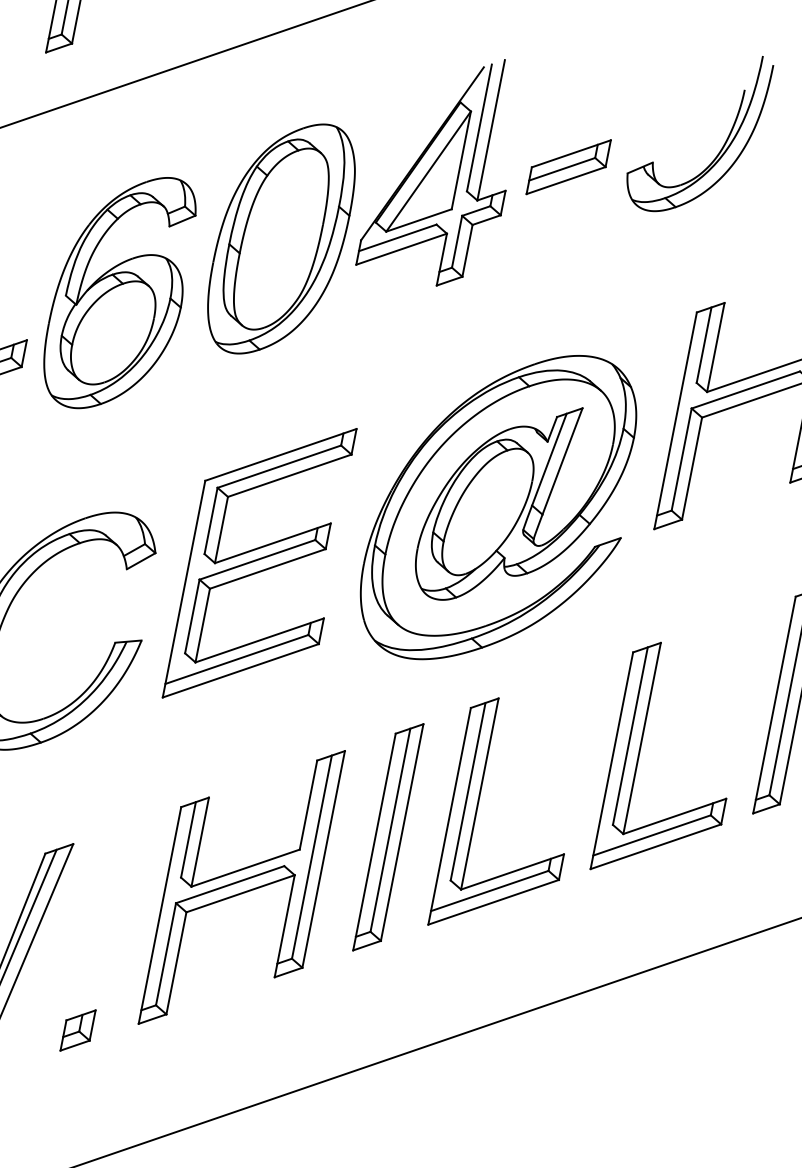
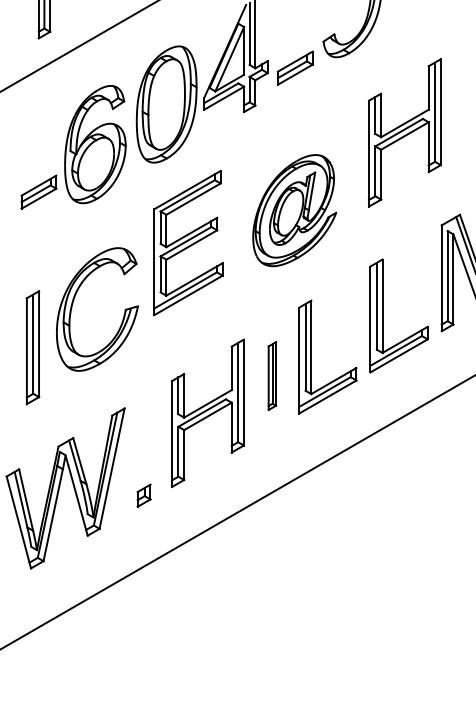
part: (567, 165) -> (294, 67), moved
part: (500, 507) -> (294, 210), size x0.7
part: (261, 564) -> (188, 243), moved
part: (389, 835) -> (272, 375), size x0.6

